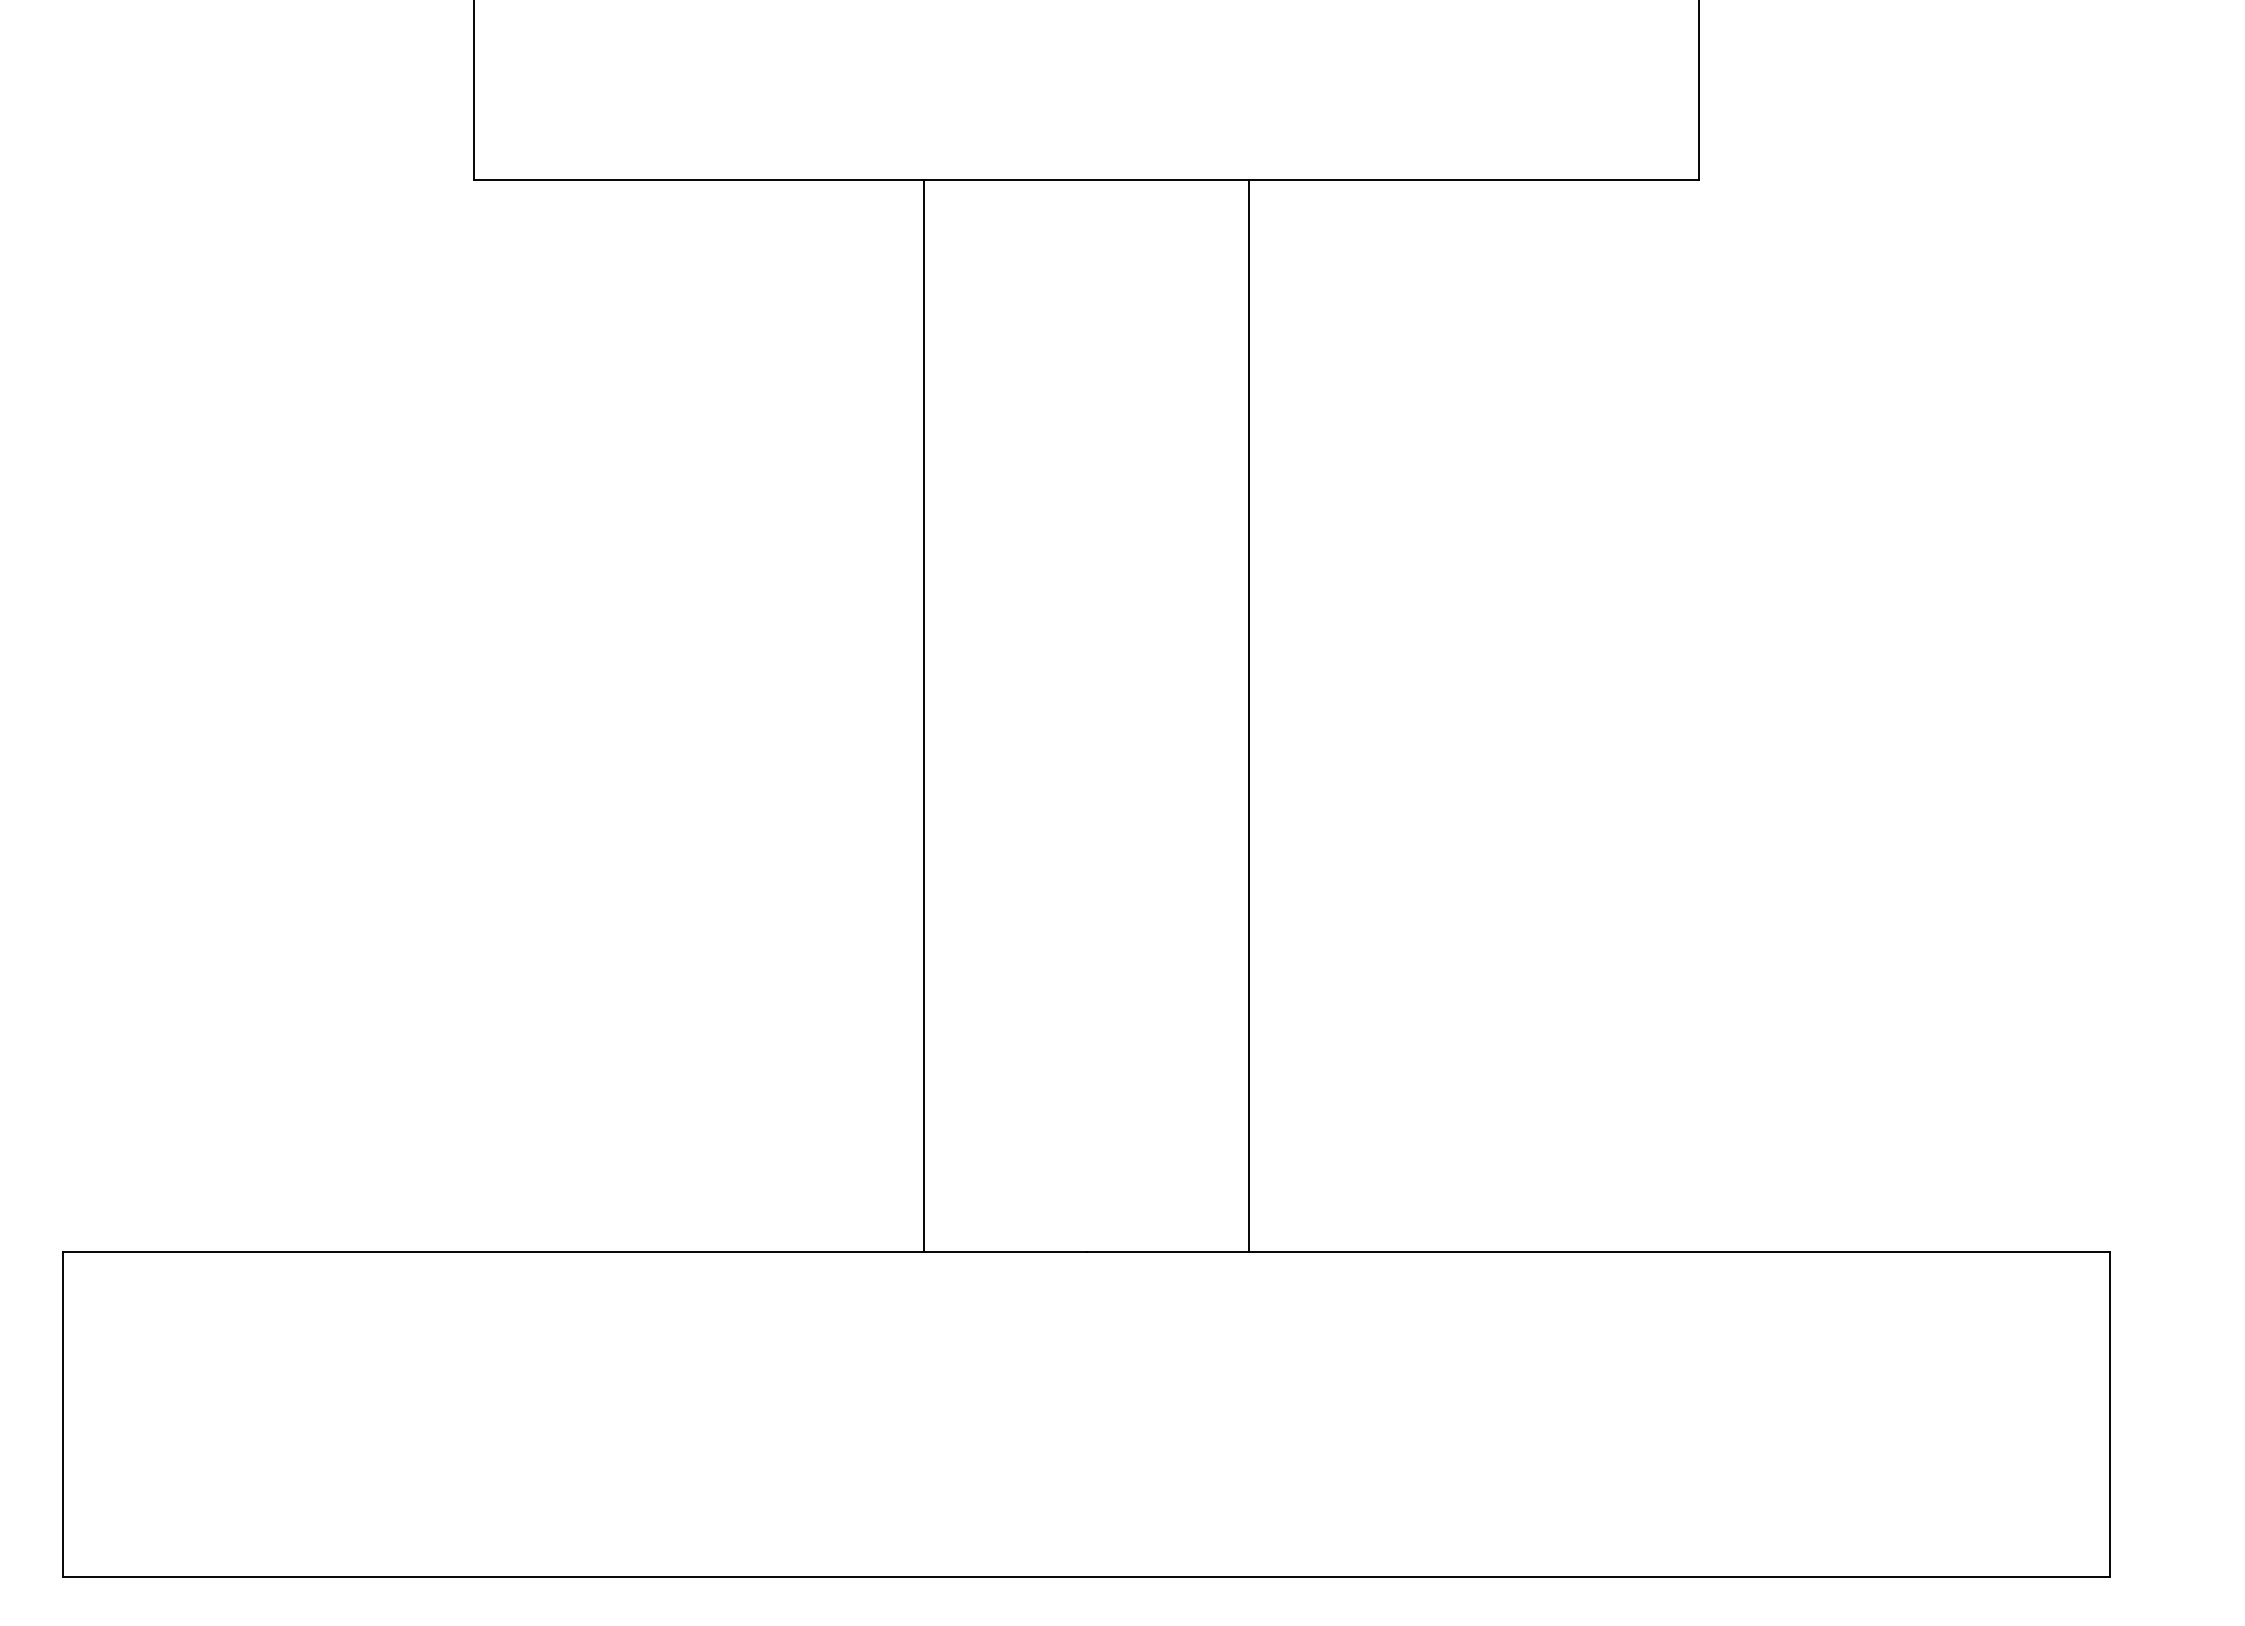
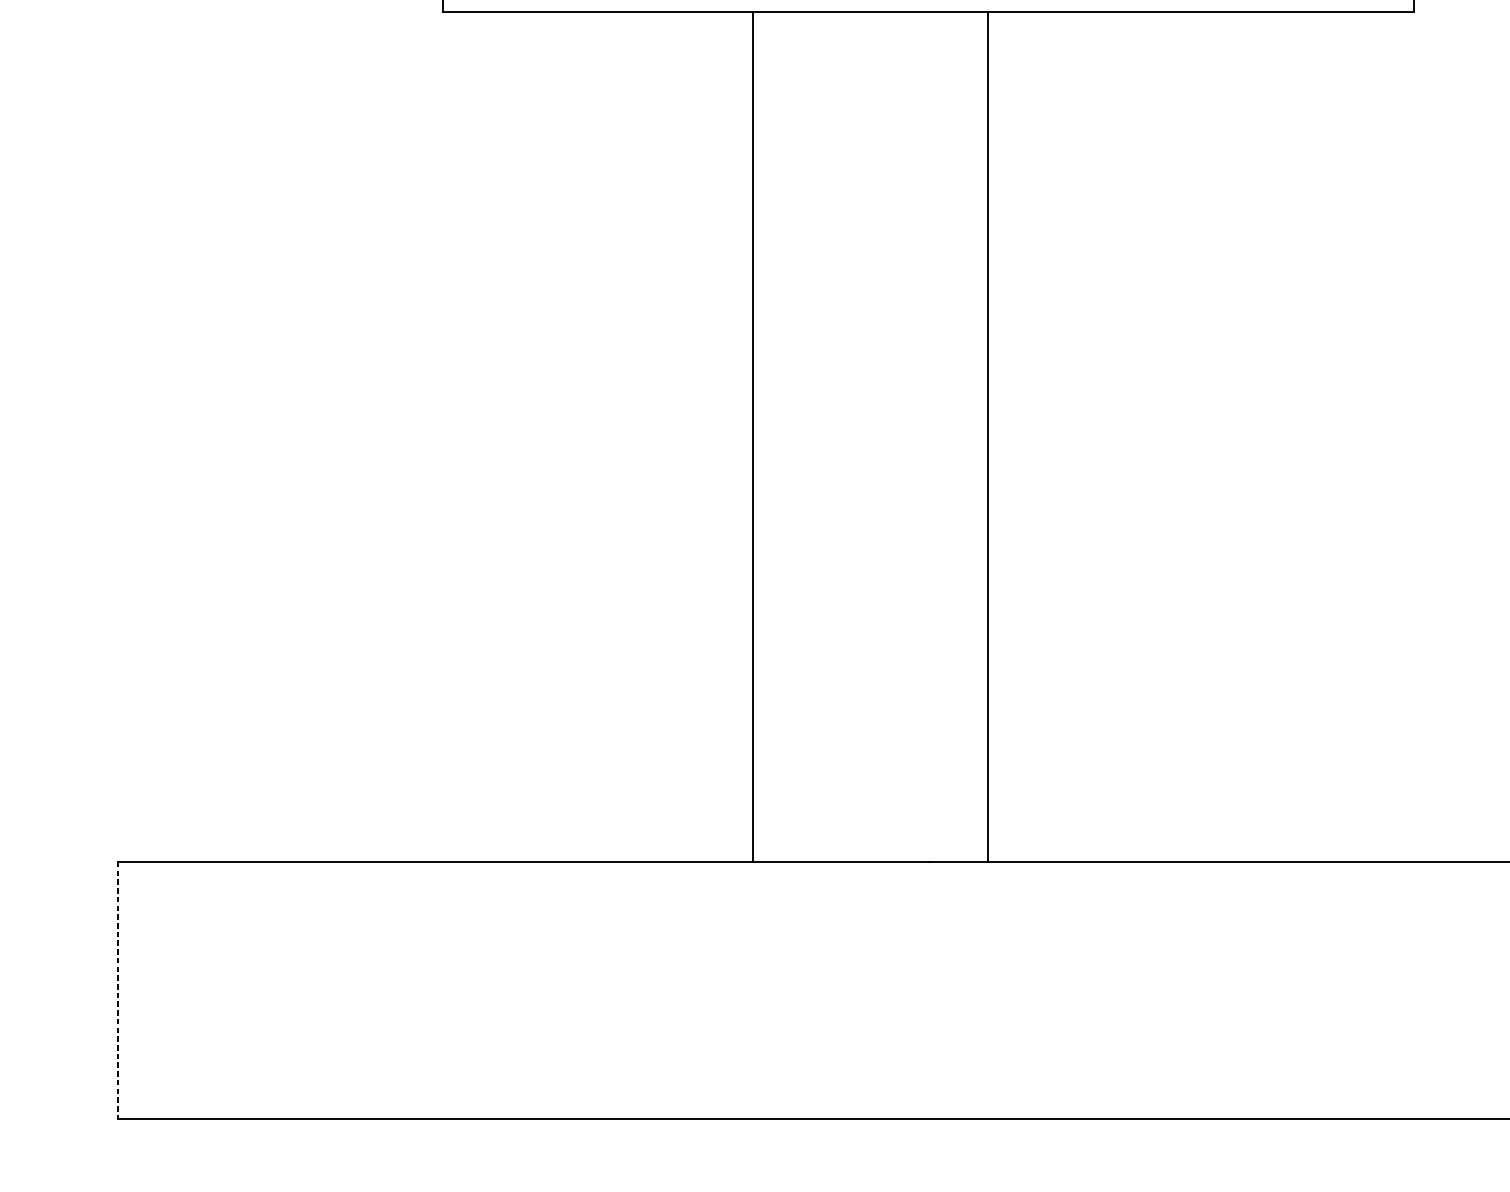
line: (924, 715) -> (752, 436), moved
line: (1248, 715) -> (987, 436), moved
line: (63, 1414) -> (118, 990), solid -> dashed

